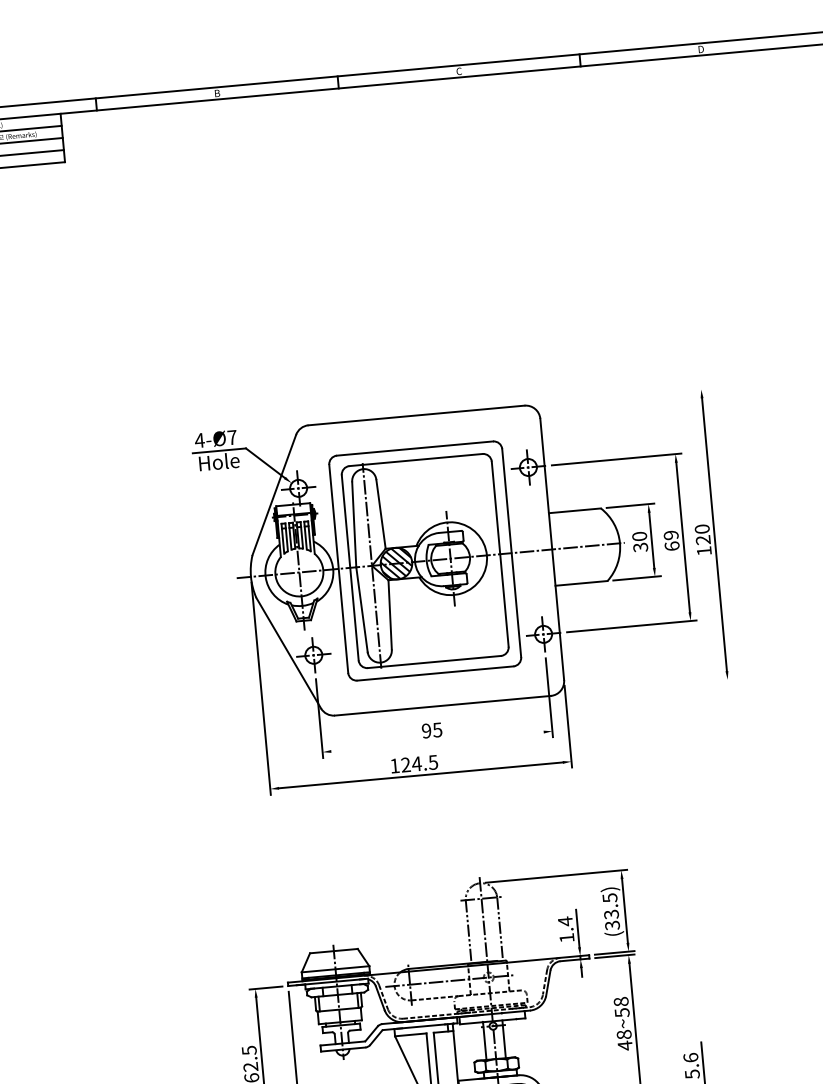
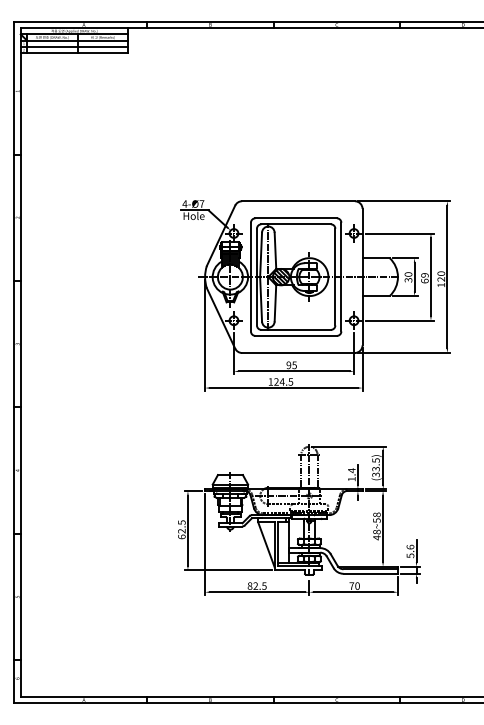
line: (619, 397) -> (404, 201), added
line: (645, 686) -> (404, 352), added
line: (436, 742) -> (293, 371), added

